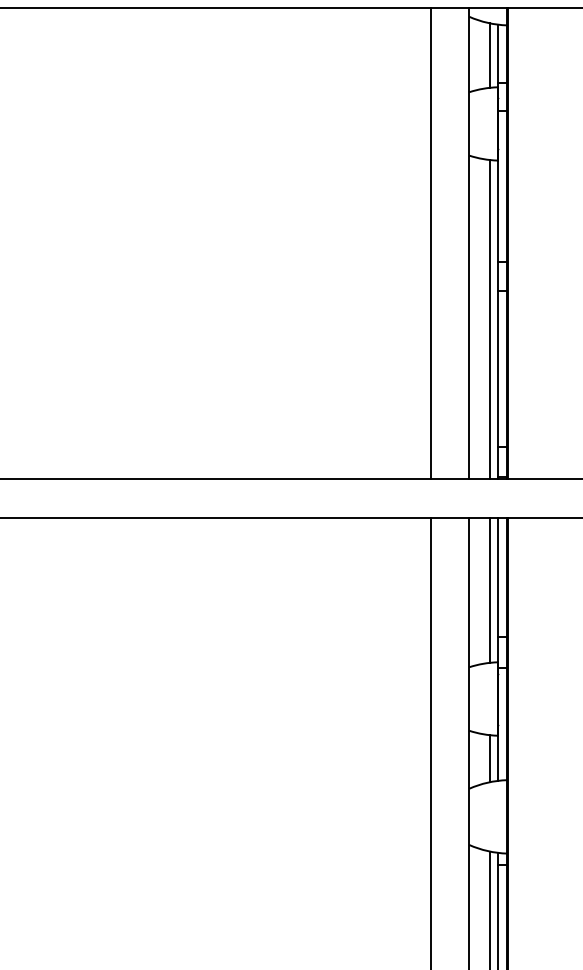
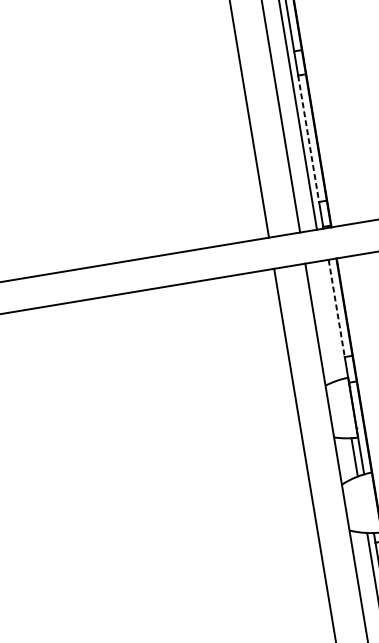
line: (497, 368) -> (308, 138), solid -> dashed
line: (497, 577) -> (336, 308), solid -> dashed
line: (489, 589) -> (331, 319), removed

